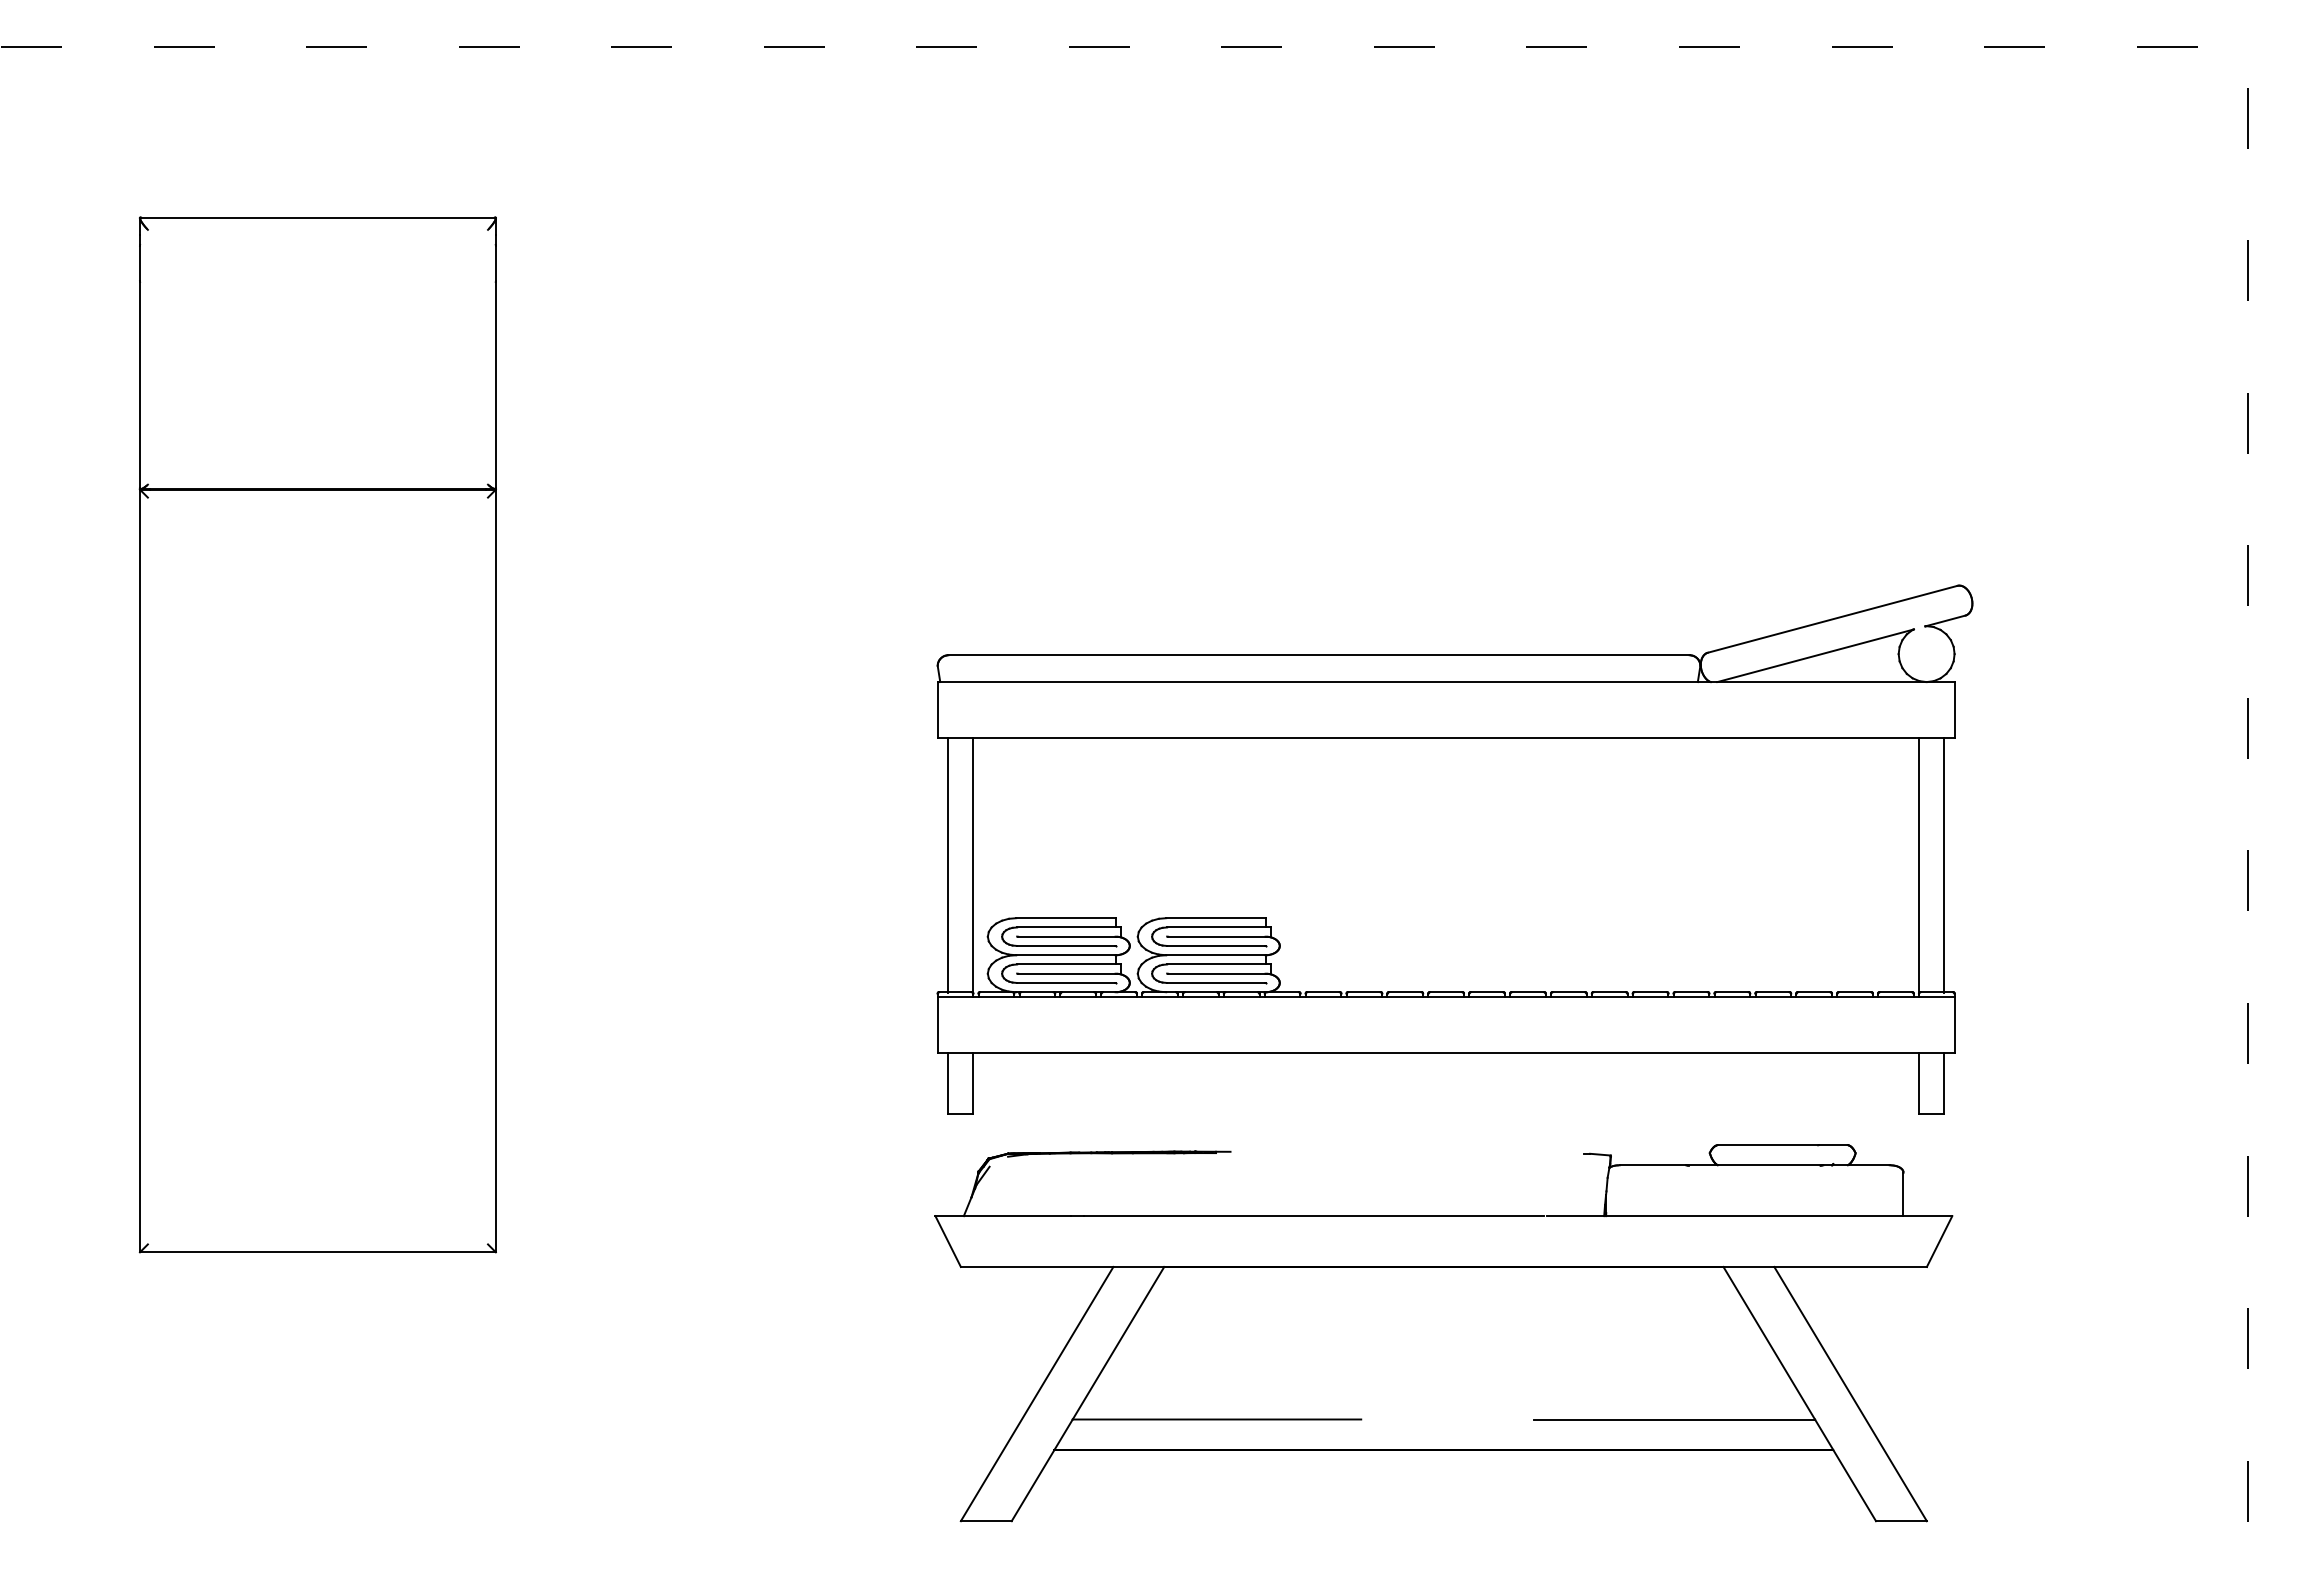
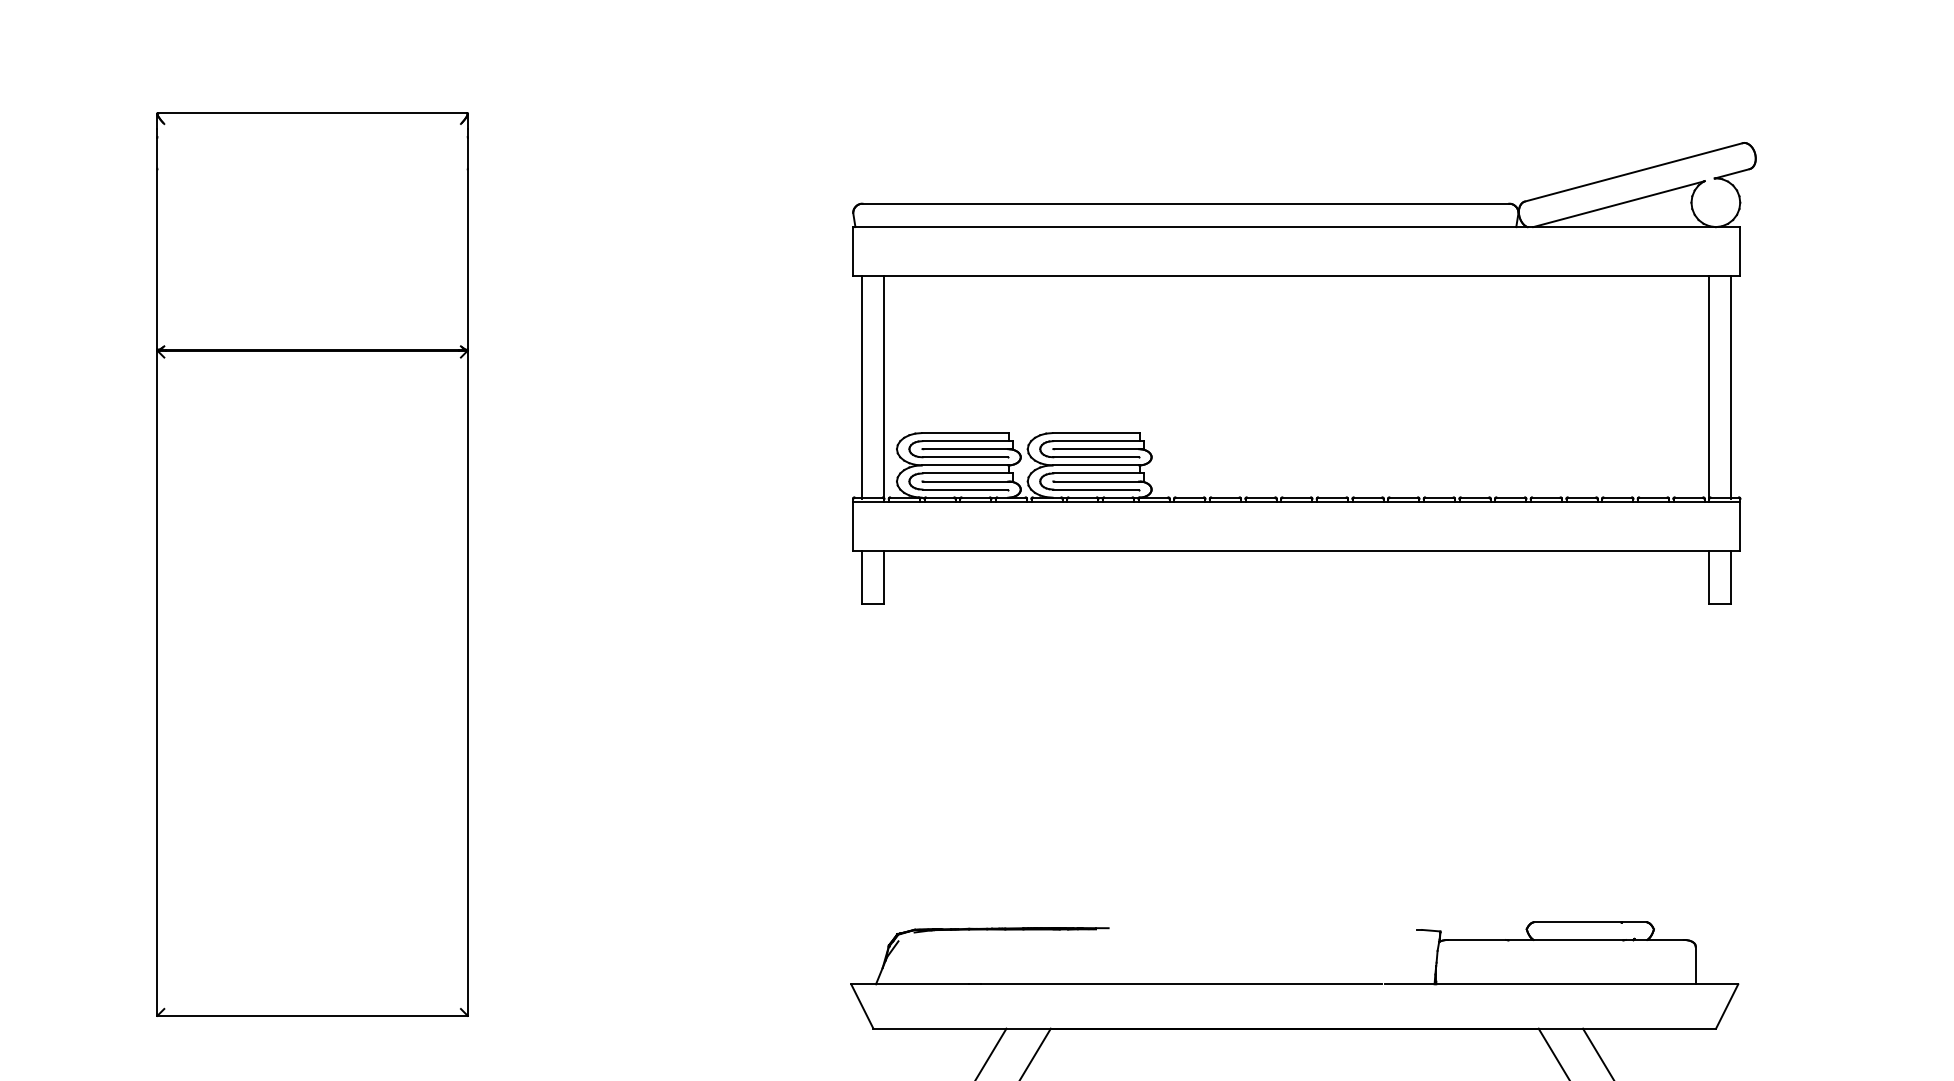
part: (1454, 849) -> (1304, 373), moved

